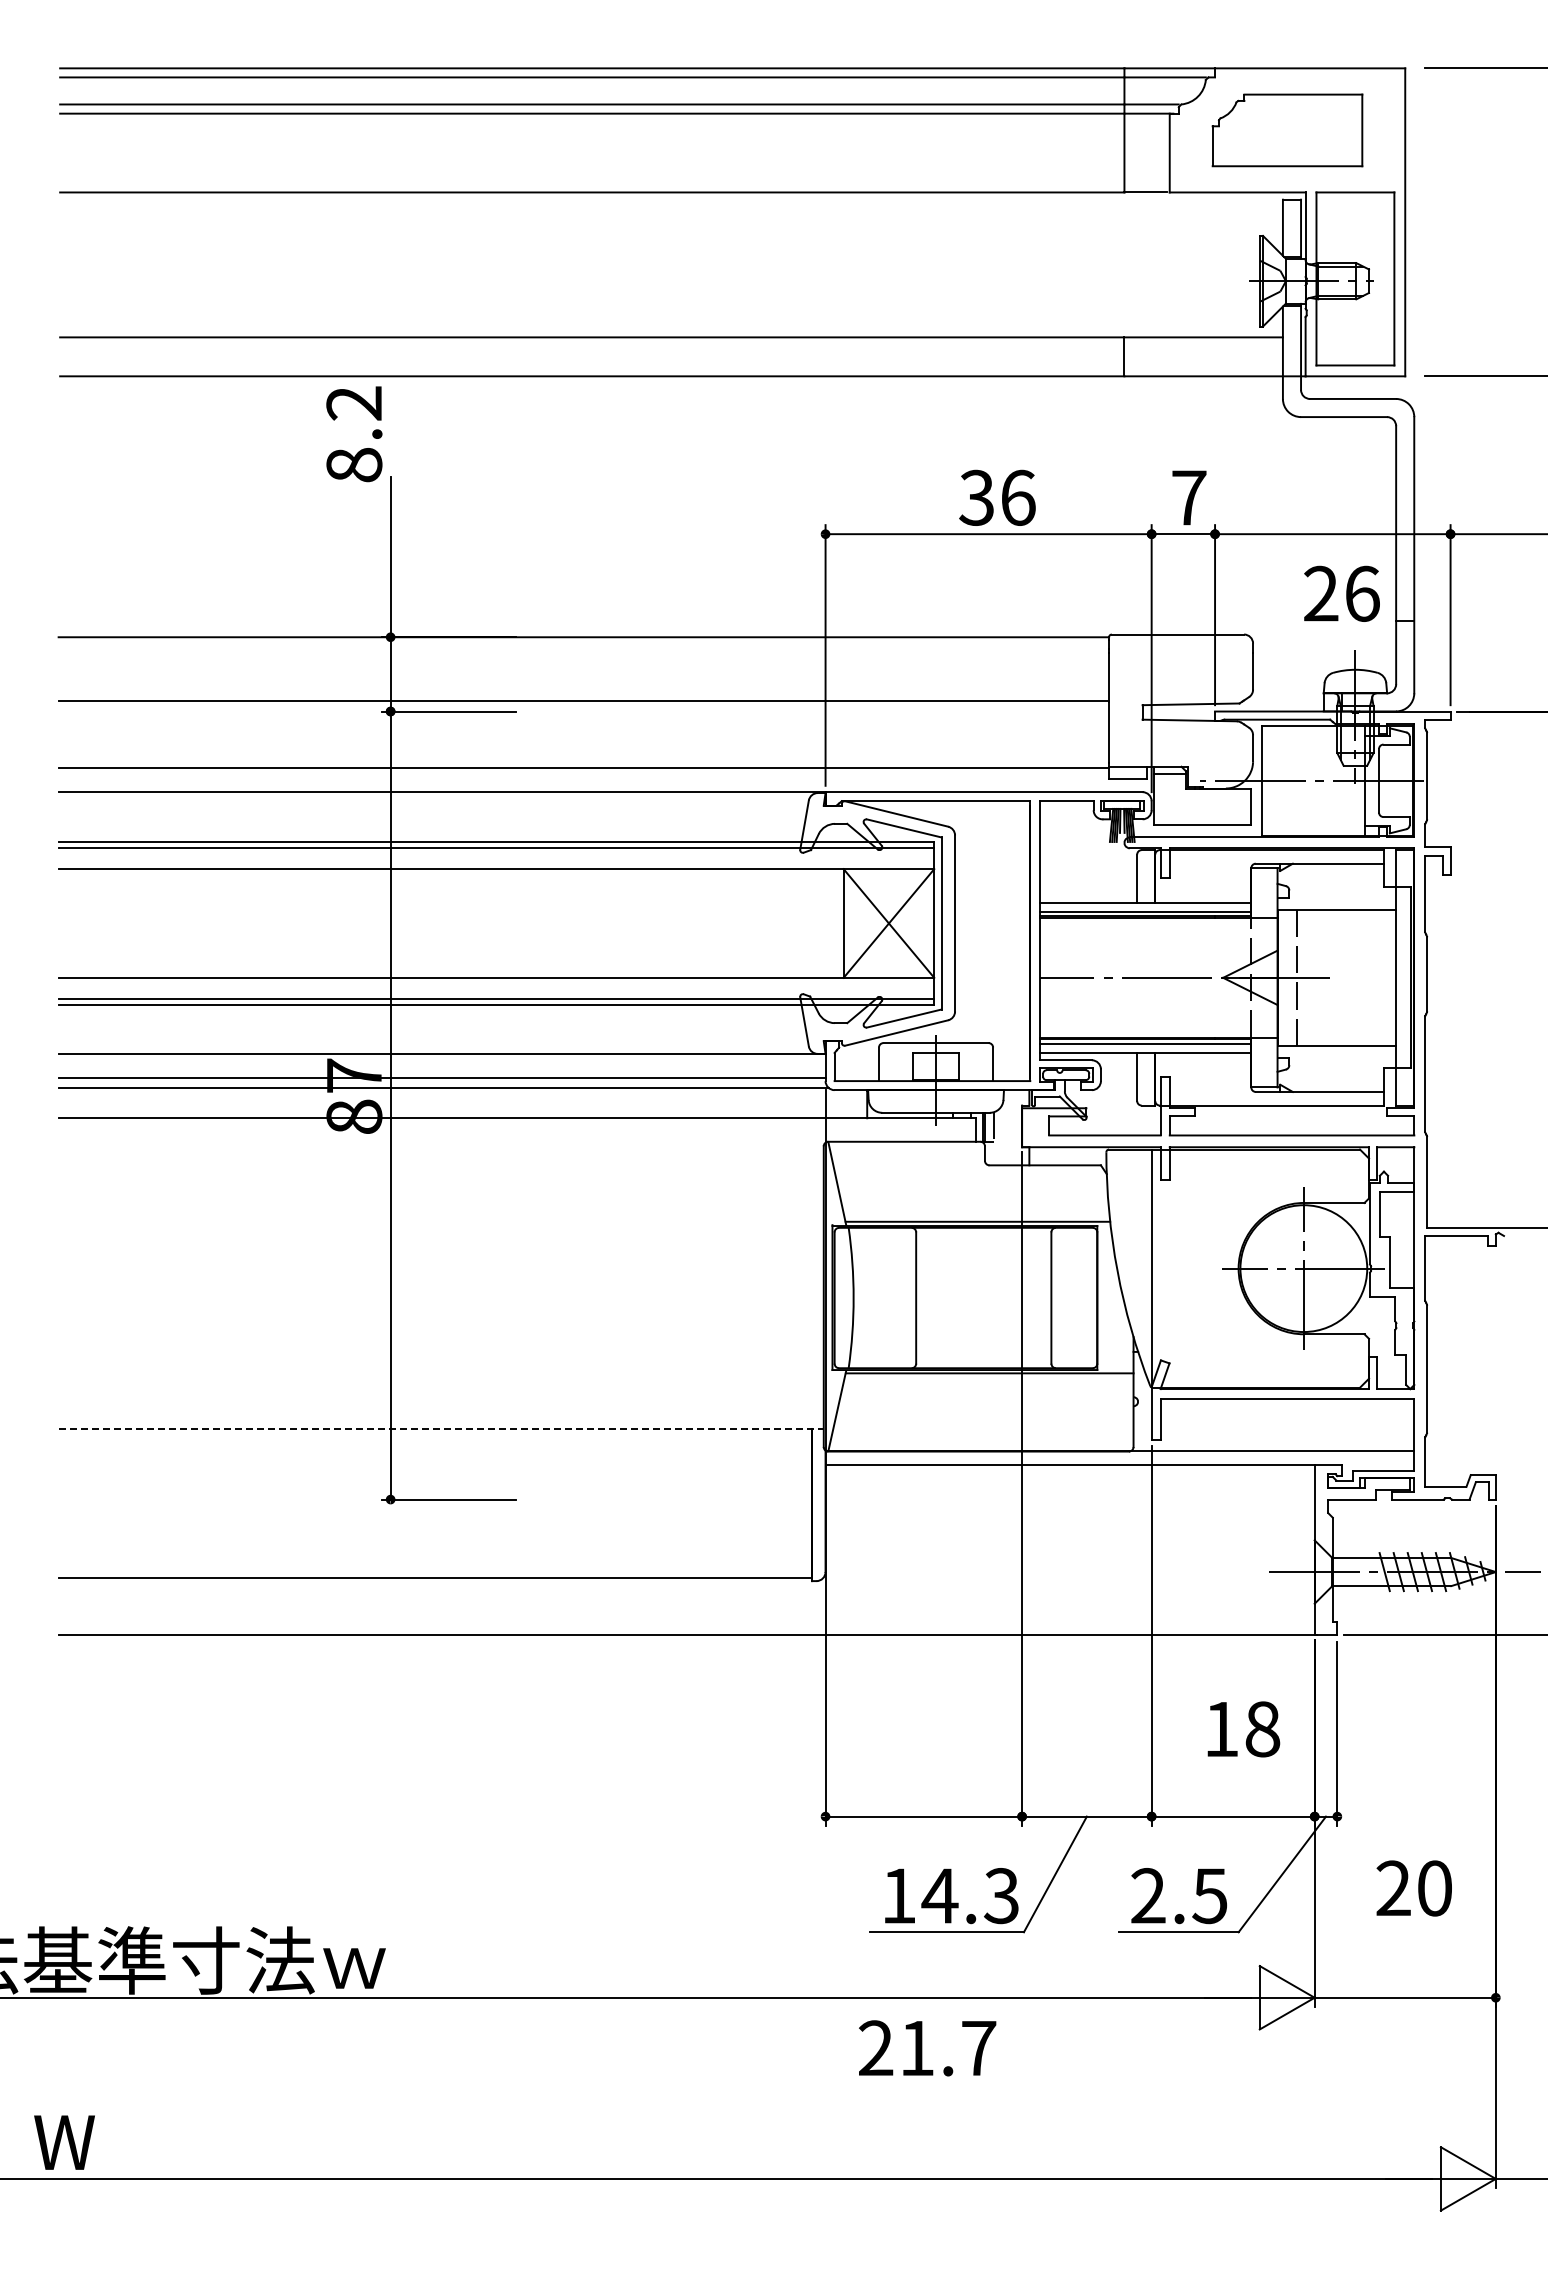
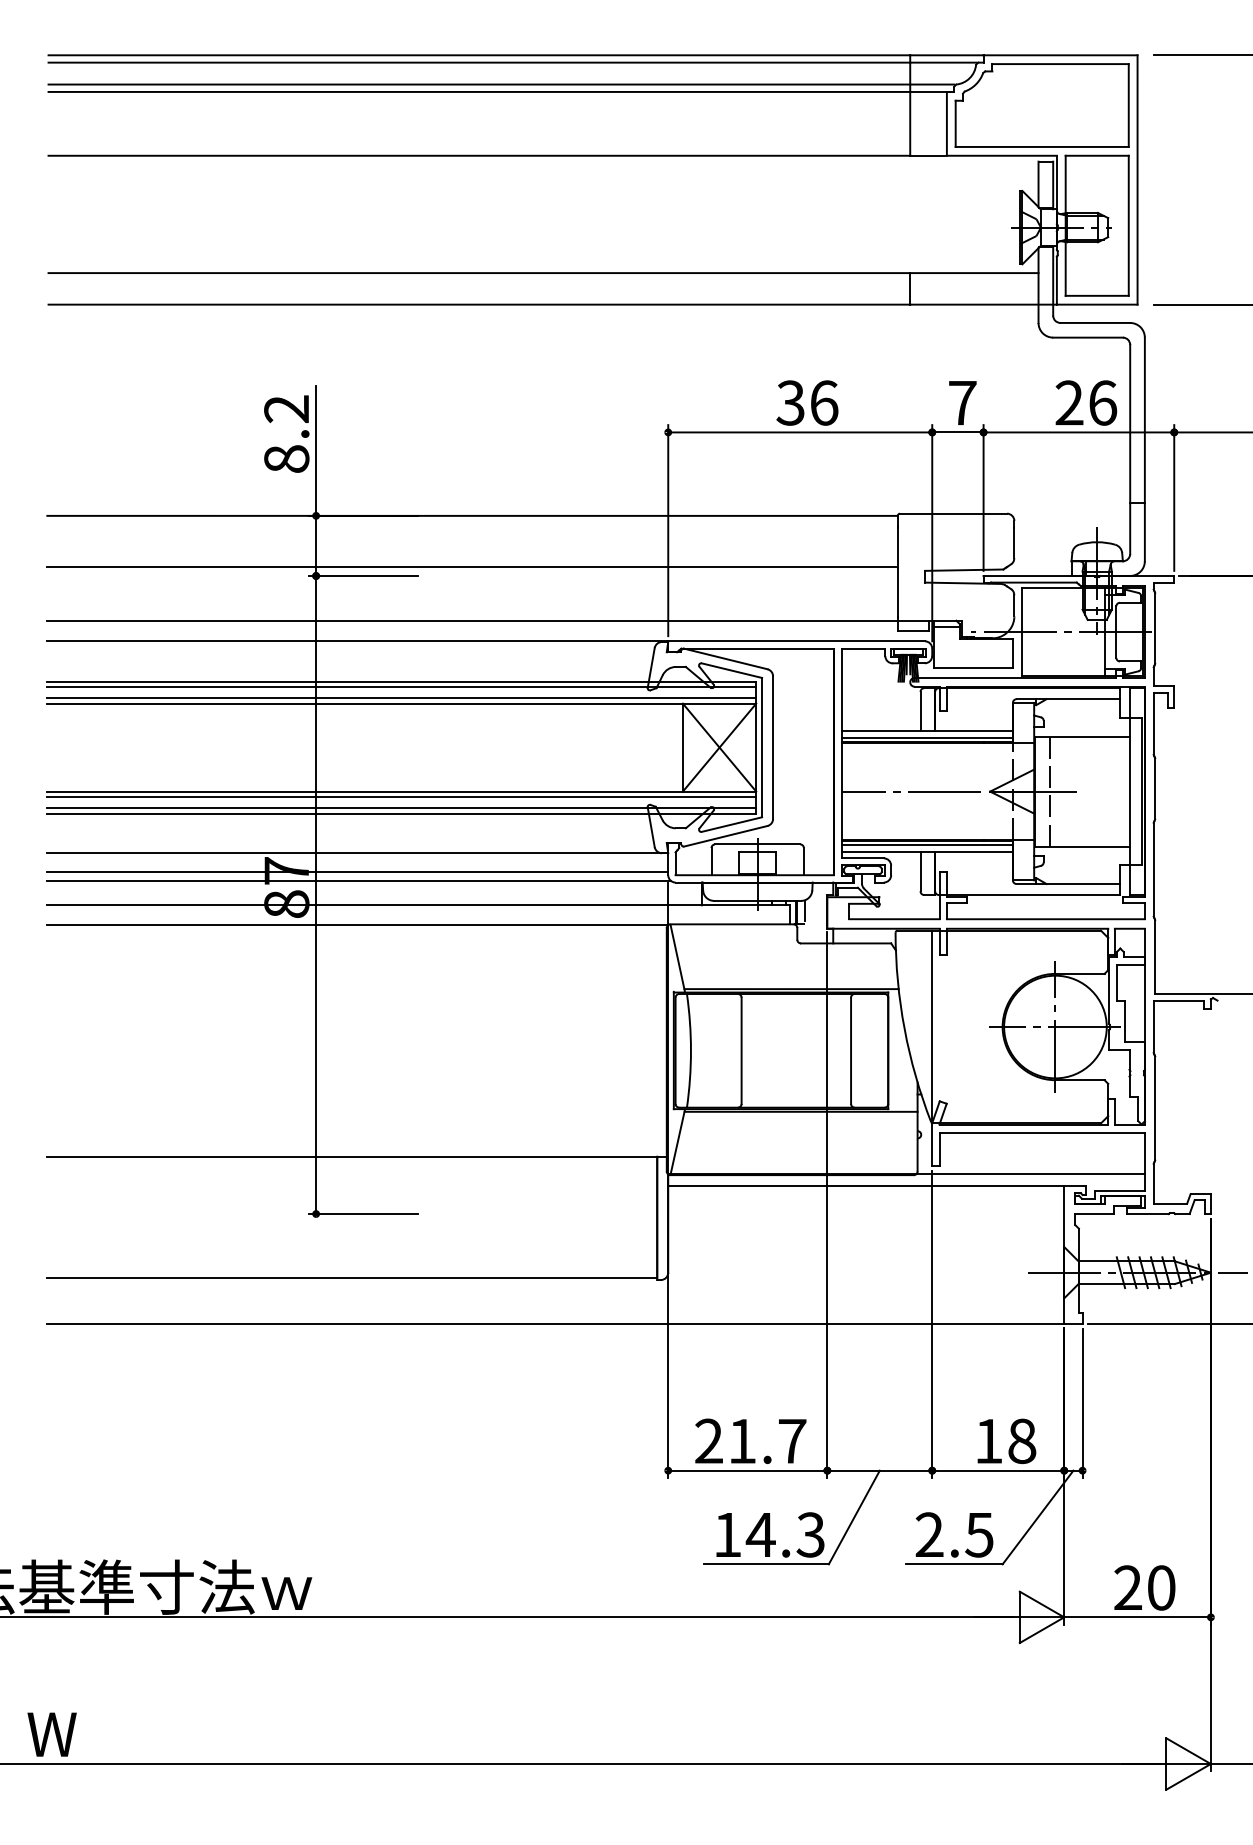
part: (1287, 130) -> (1042, 105), size x1.43
text: (354, 434) -> (286, 434), moved
text: (1341, 593) -> (1085, 402), moved
line: (496, 862) -> (401, 698), added
line: (496, 984) -> (401, 797), added
line: (441, 1142) -> (357, 924), added
line: (441, 1428) -> (357, 1156), dashed -> solid
text: (1243, 1729) -> (1006, 1441), moved
text: (1413, 1888) -> (1144, 1587), moved
text: (927, 2048) -> (750, 1441), moved

